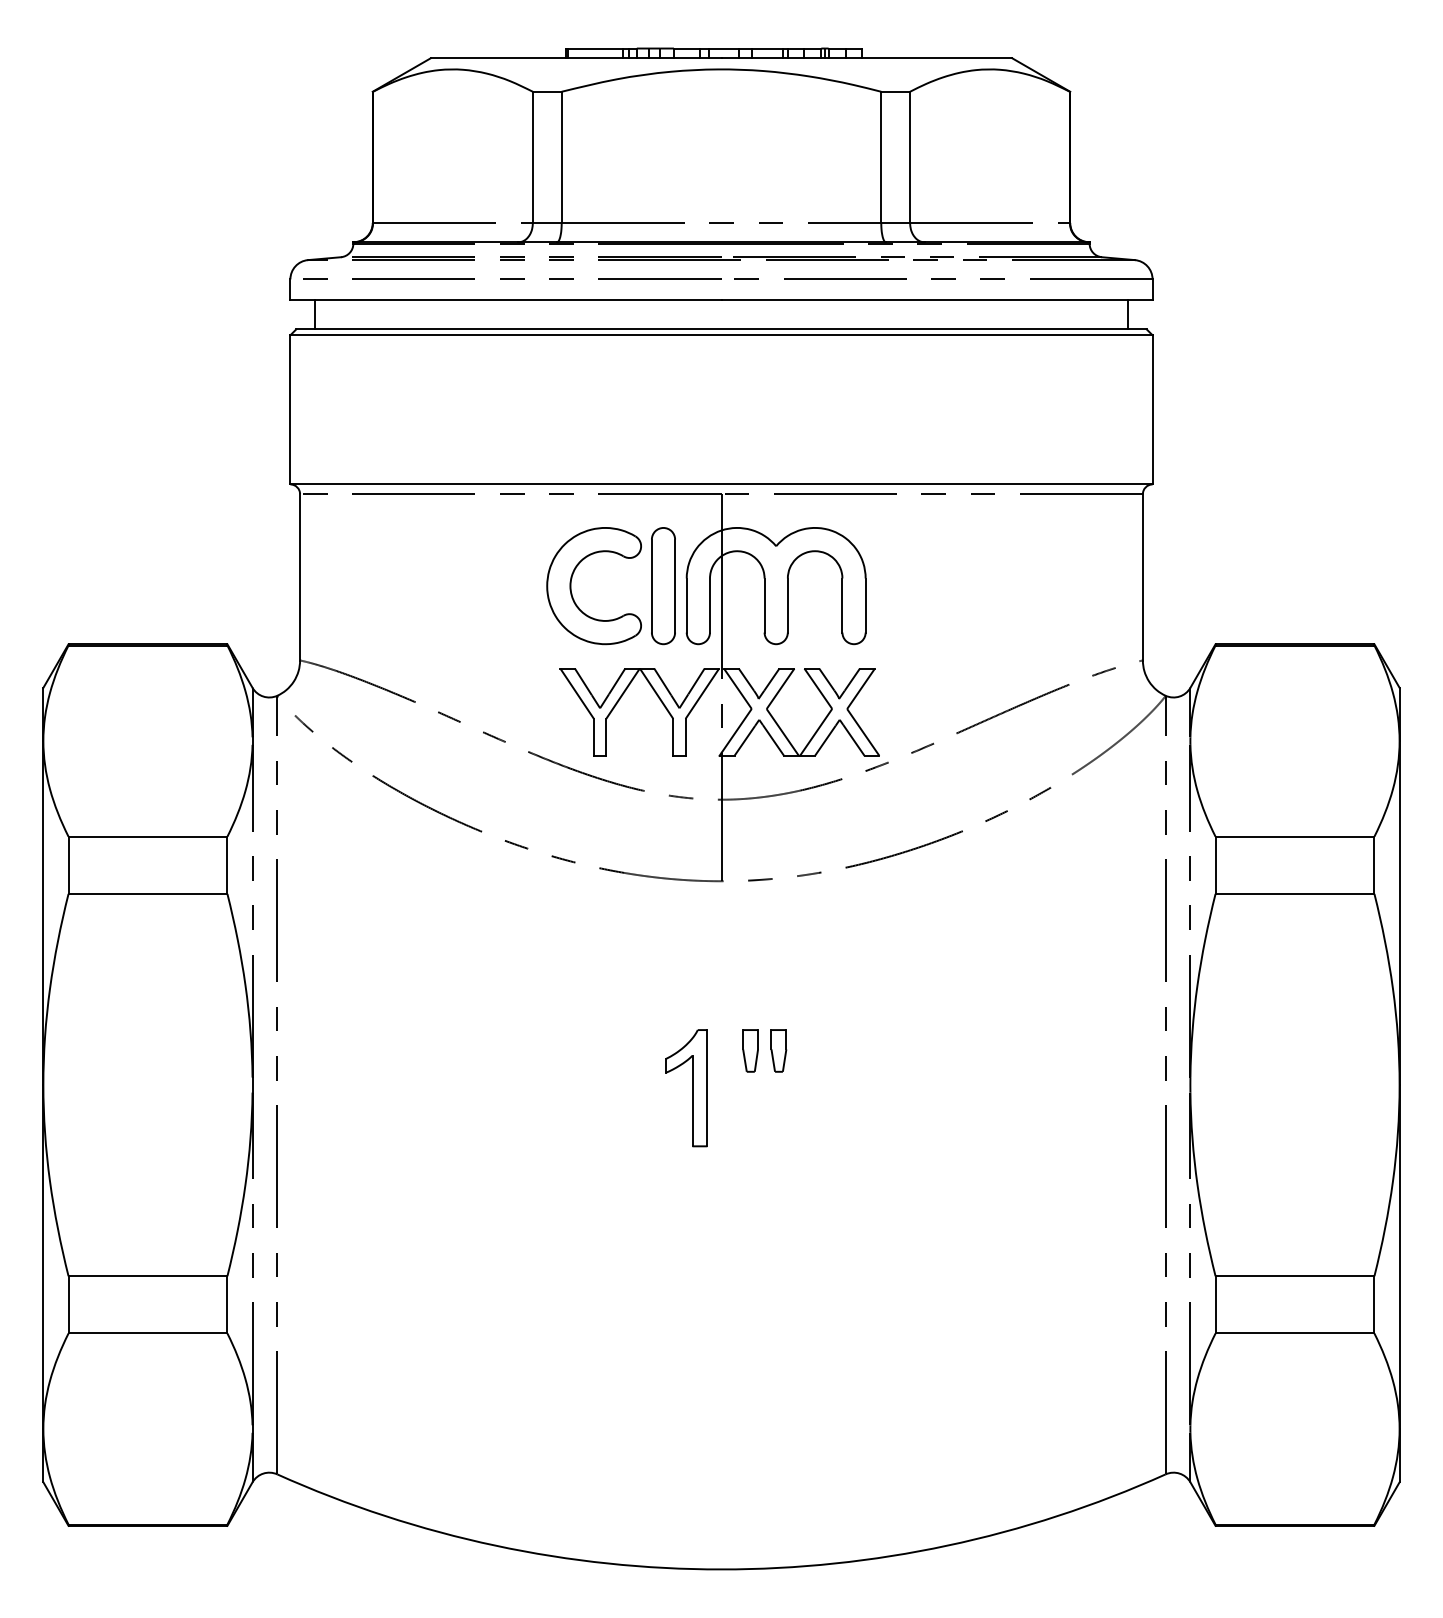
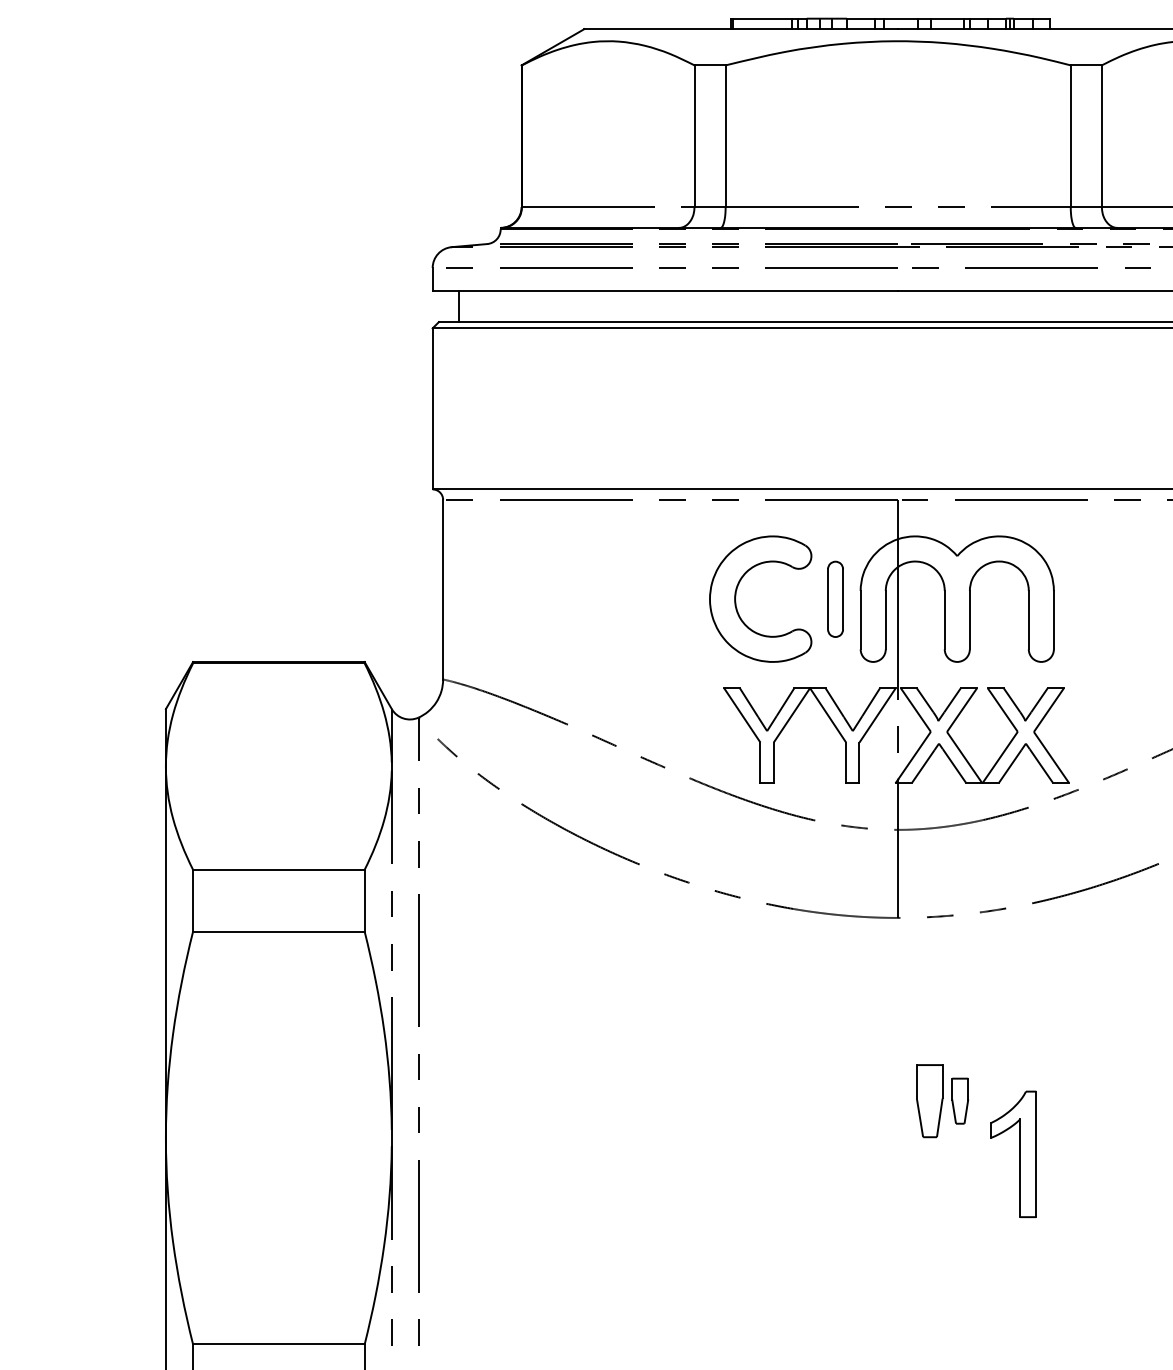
part: (663, 586) -> (835, 599), size x0.6
part: (750, 1050) -> (929, 1100), size x1.6
part: (686, 1088) -> (1013, 1154), moved

